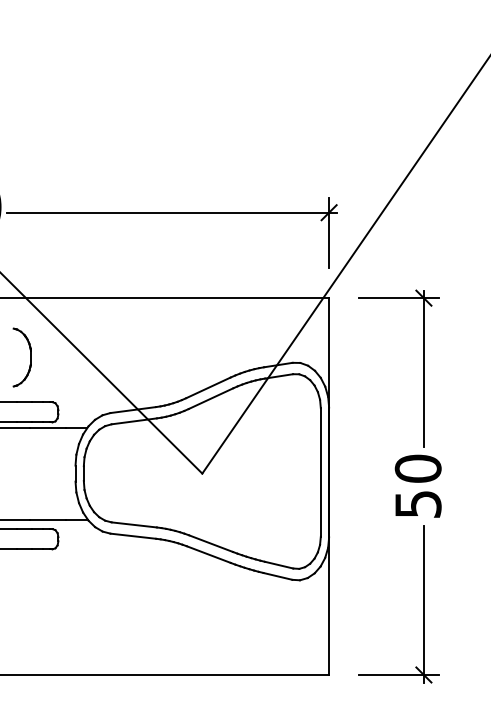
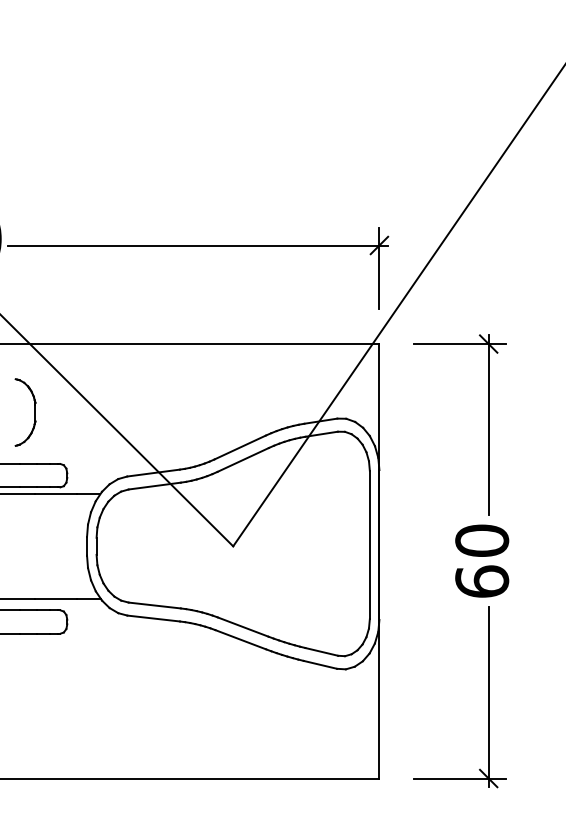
text: (418, 504) -> (482, 581), 50 -> 60

